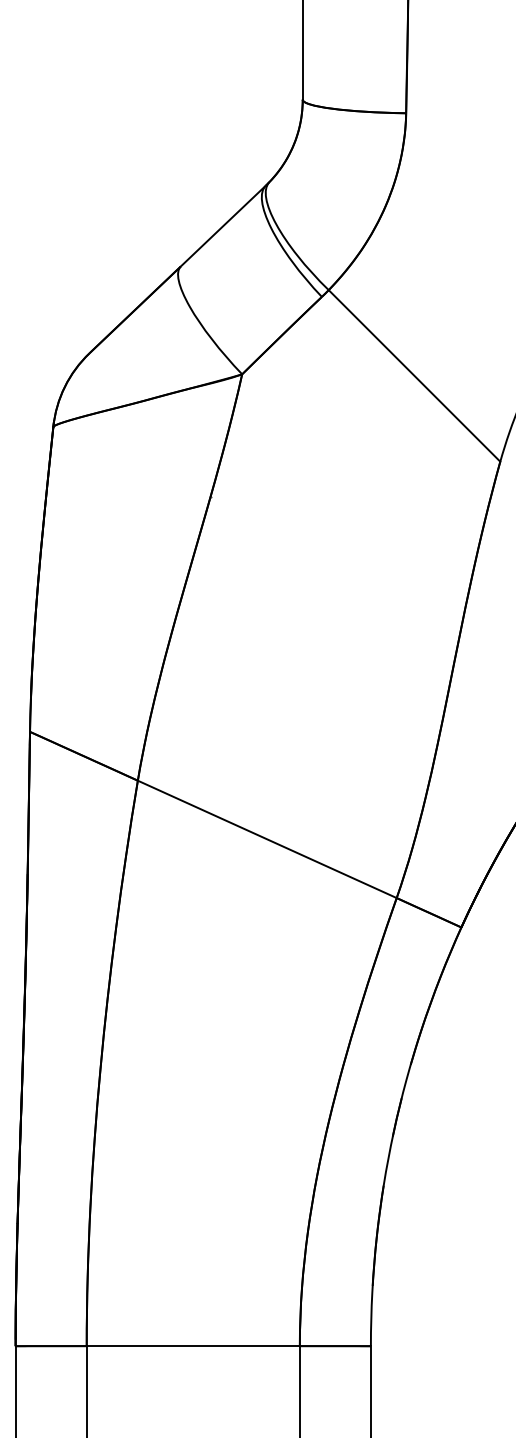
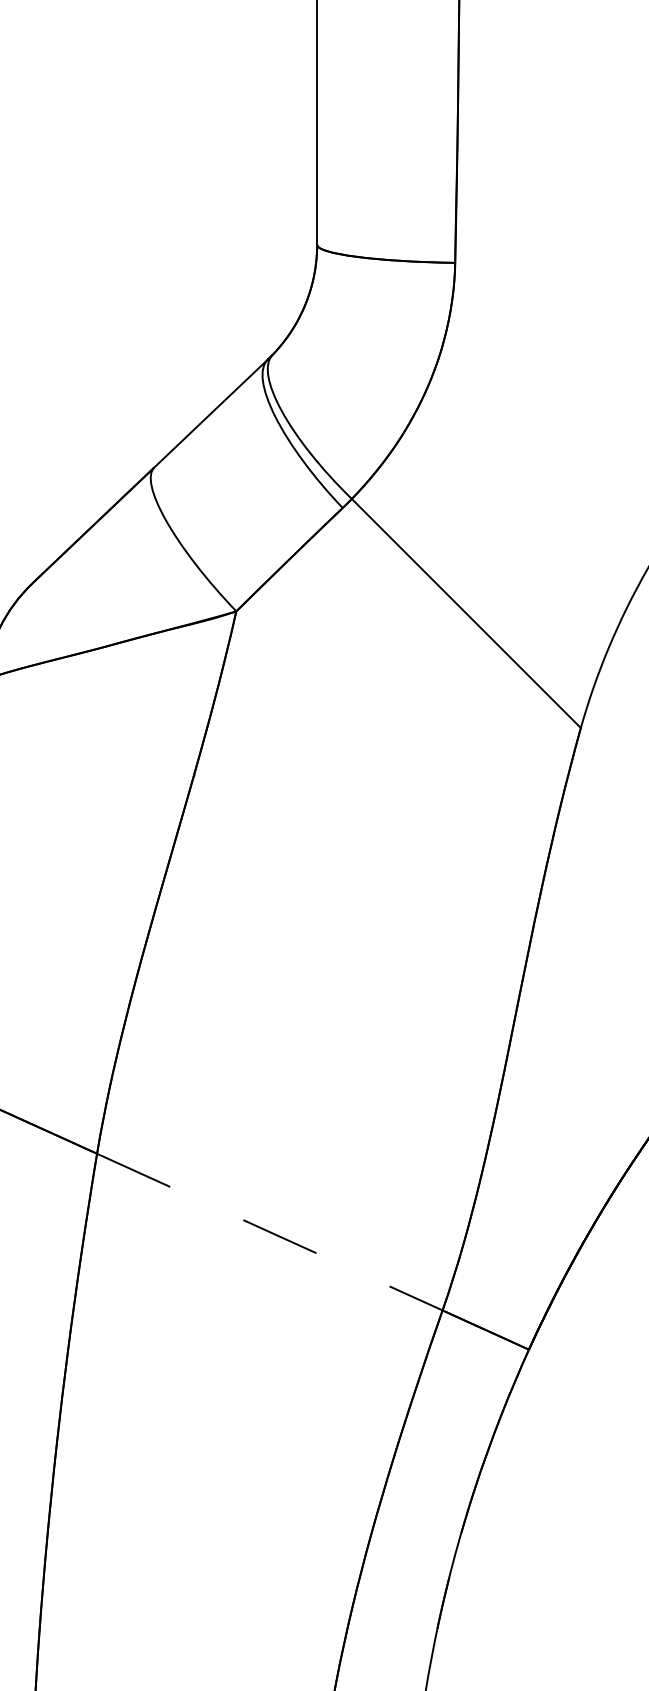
line: (267, 839) -> (270, 1232), solid -> dashed

